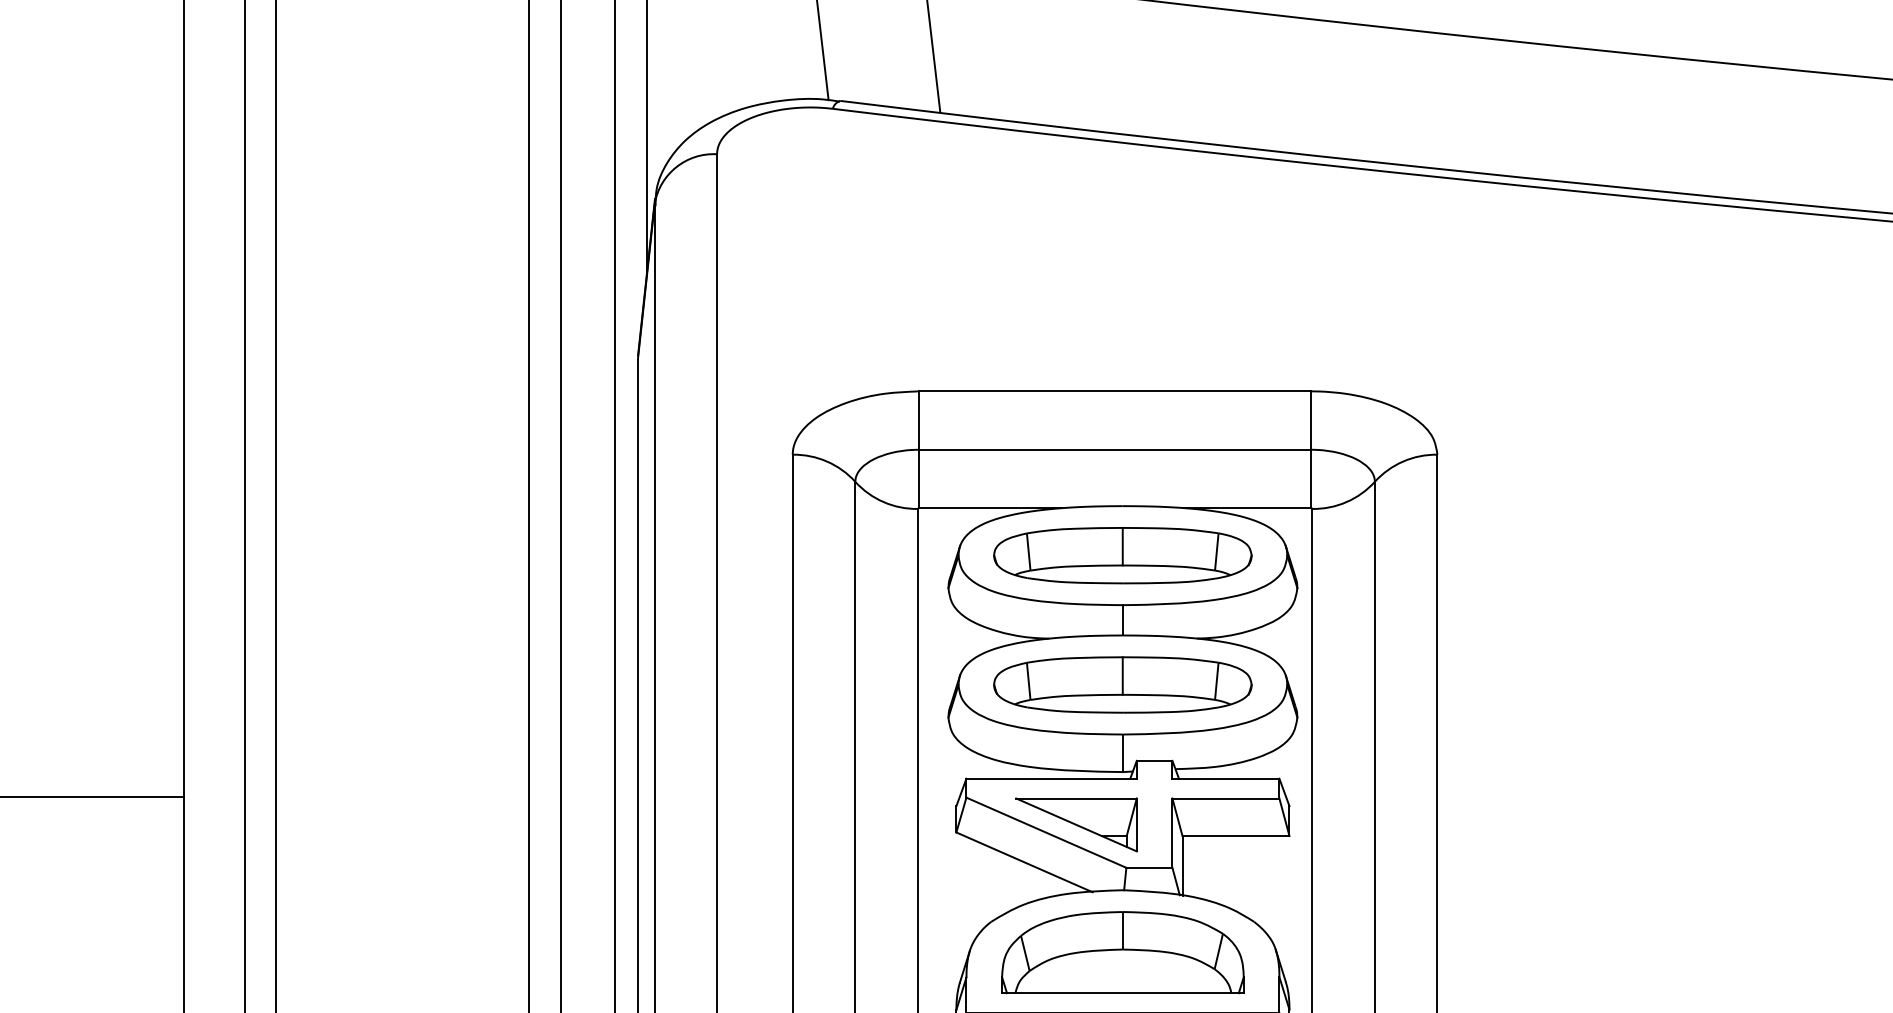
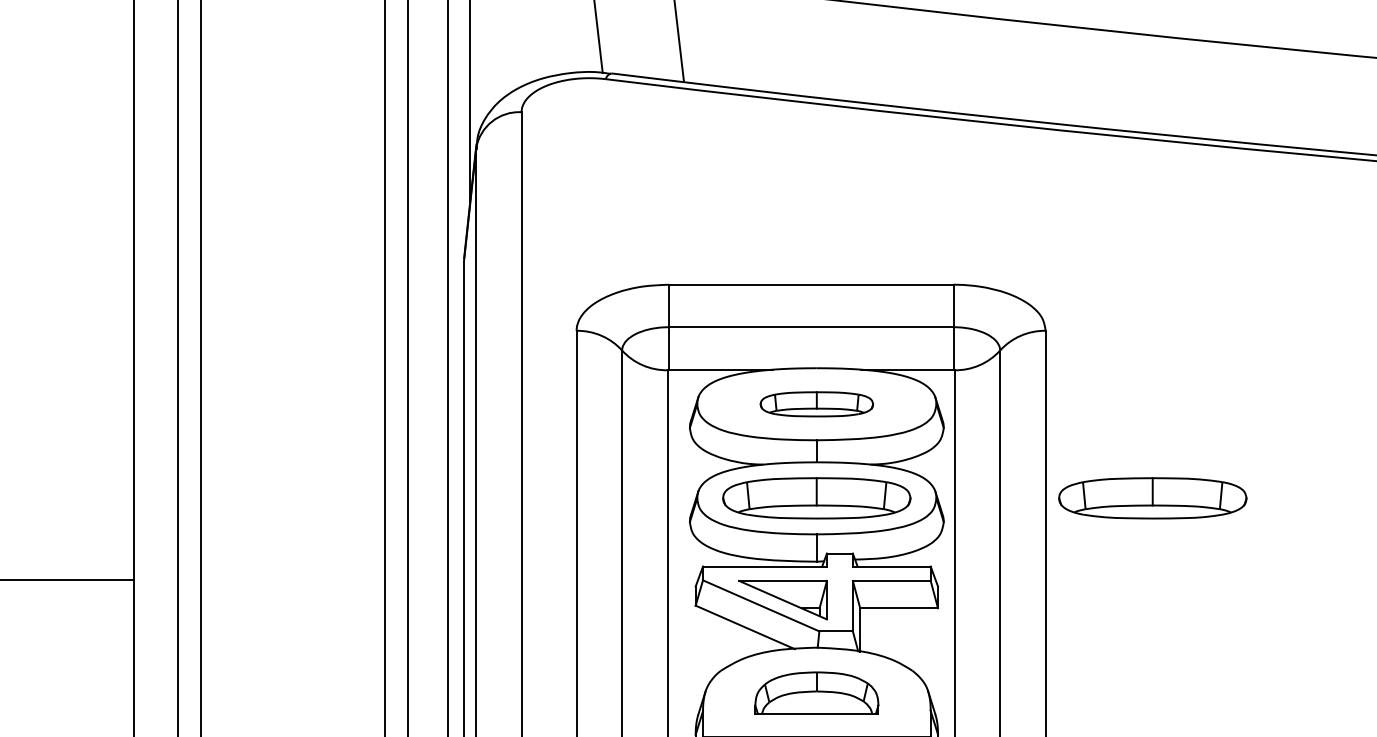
part: (1122, 555) -> (816, 404), size x0.6
part: (1584, 685) -> (1152, 498), added
part: (1122, 951) -> (816, 692), size x0.7

